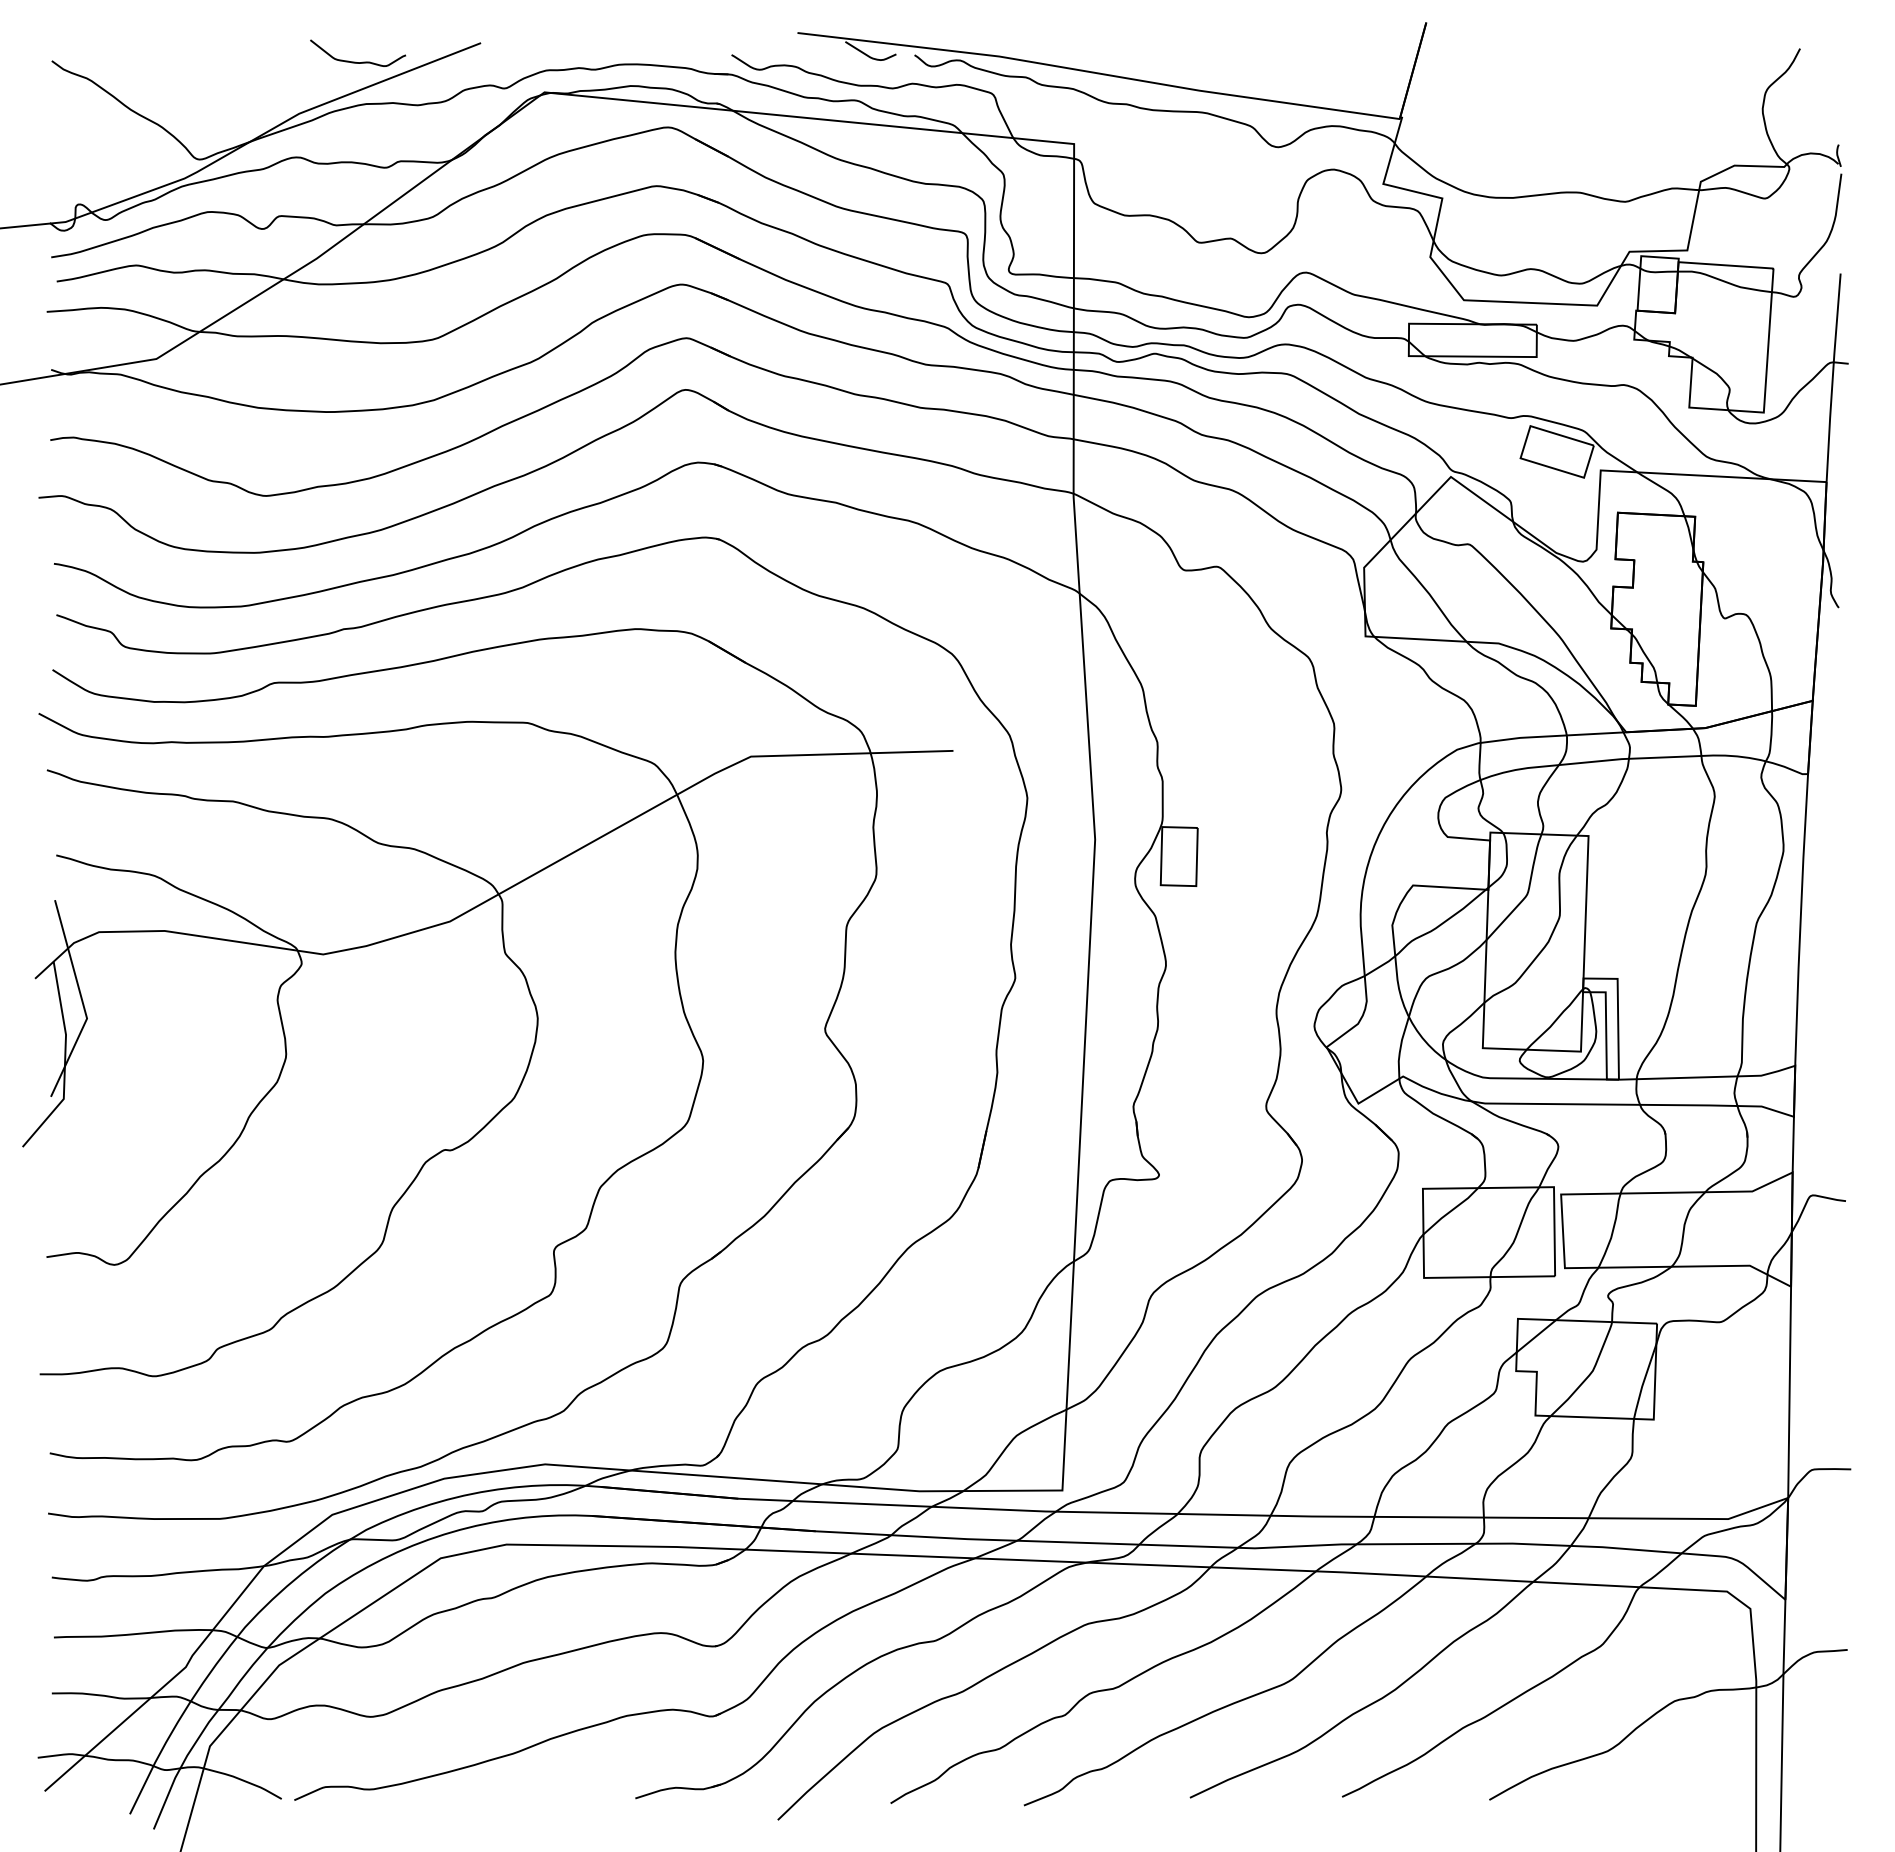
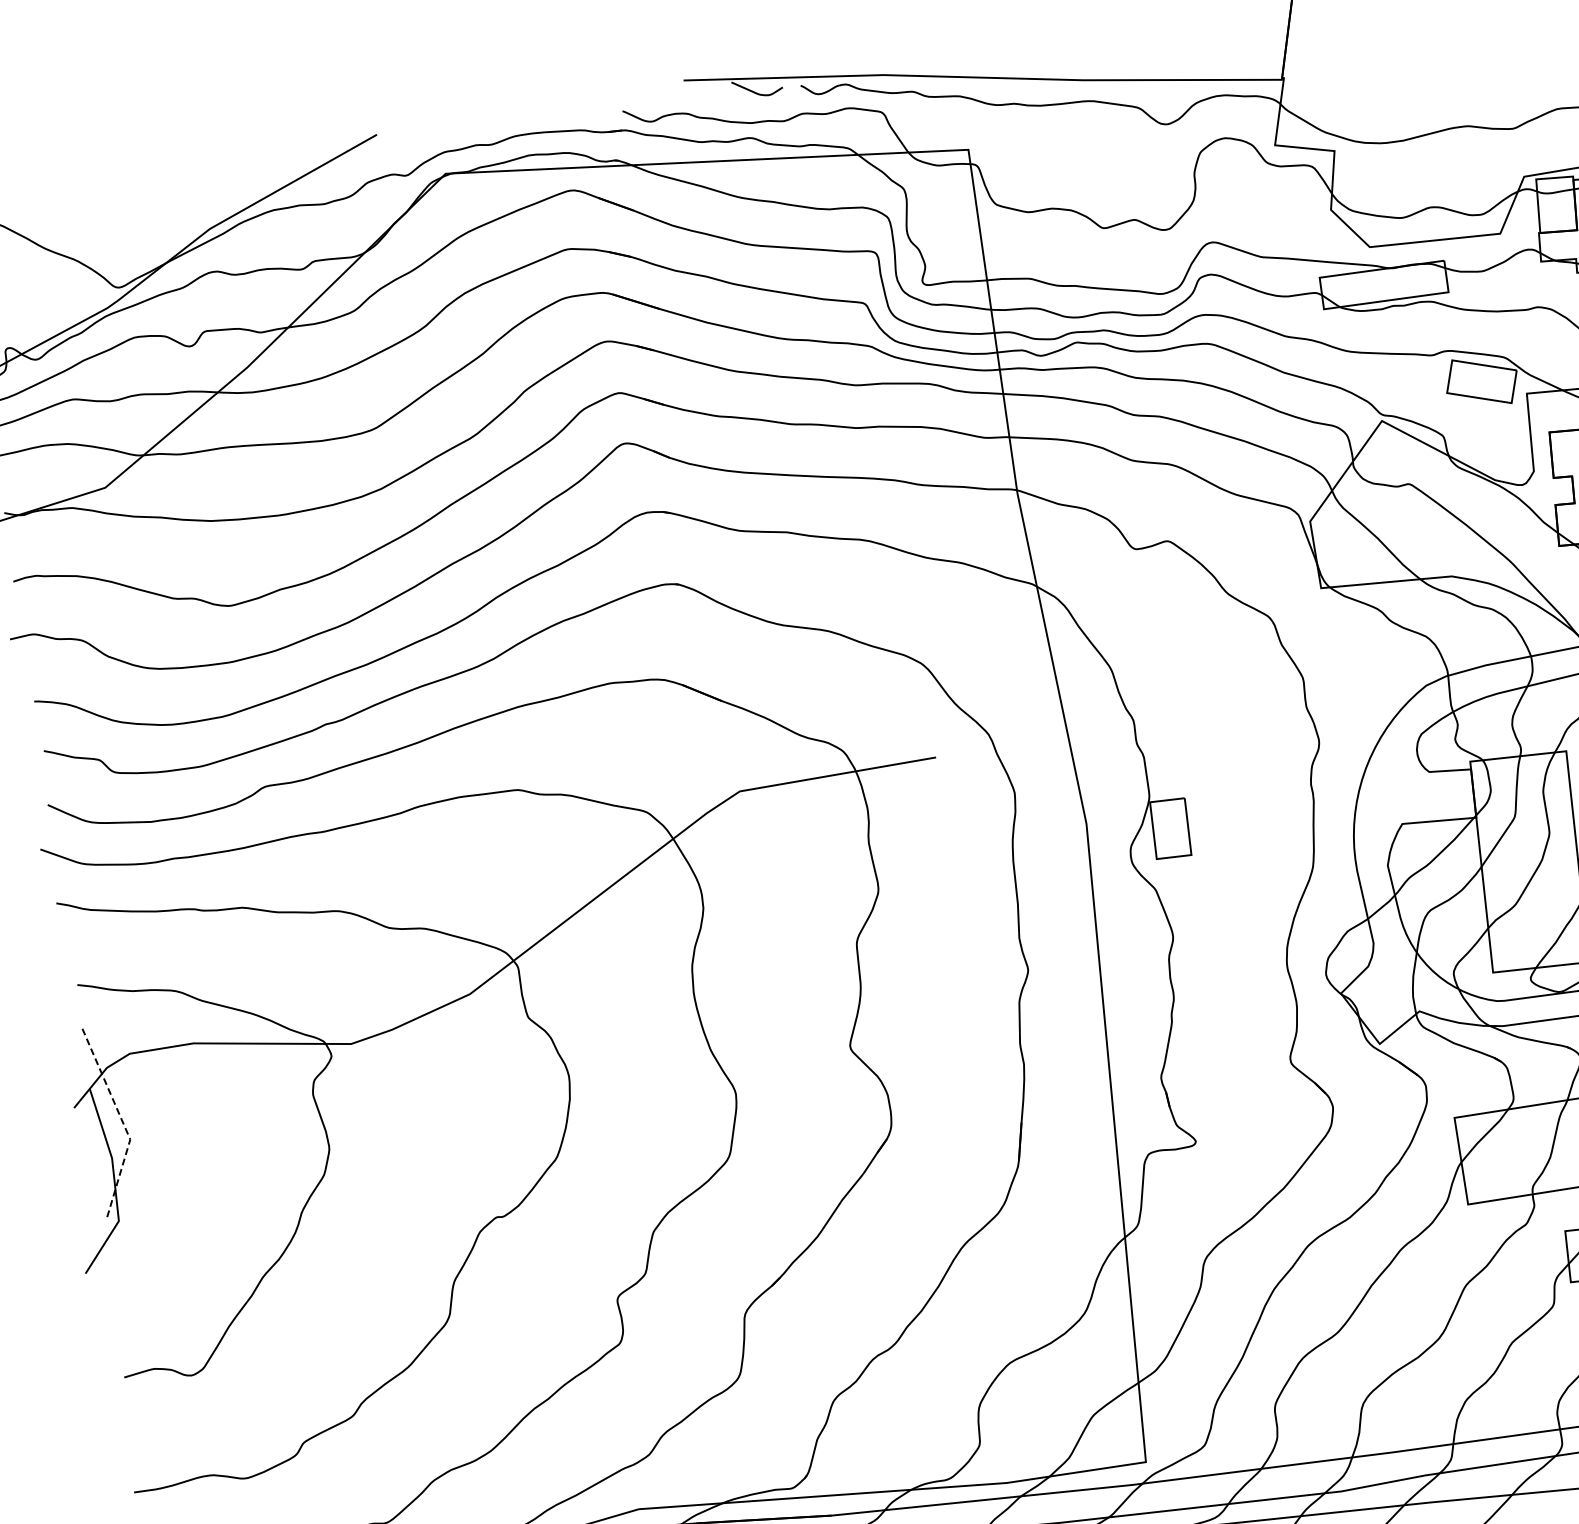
curve: (355, 61) -> (257, 170), removed
line: (82, 1002) -> (123, 1124), solid -> dashed

